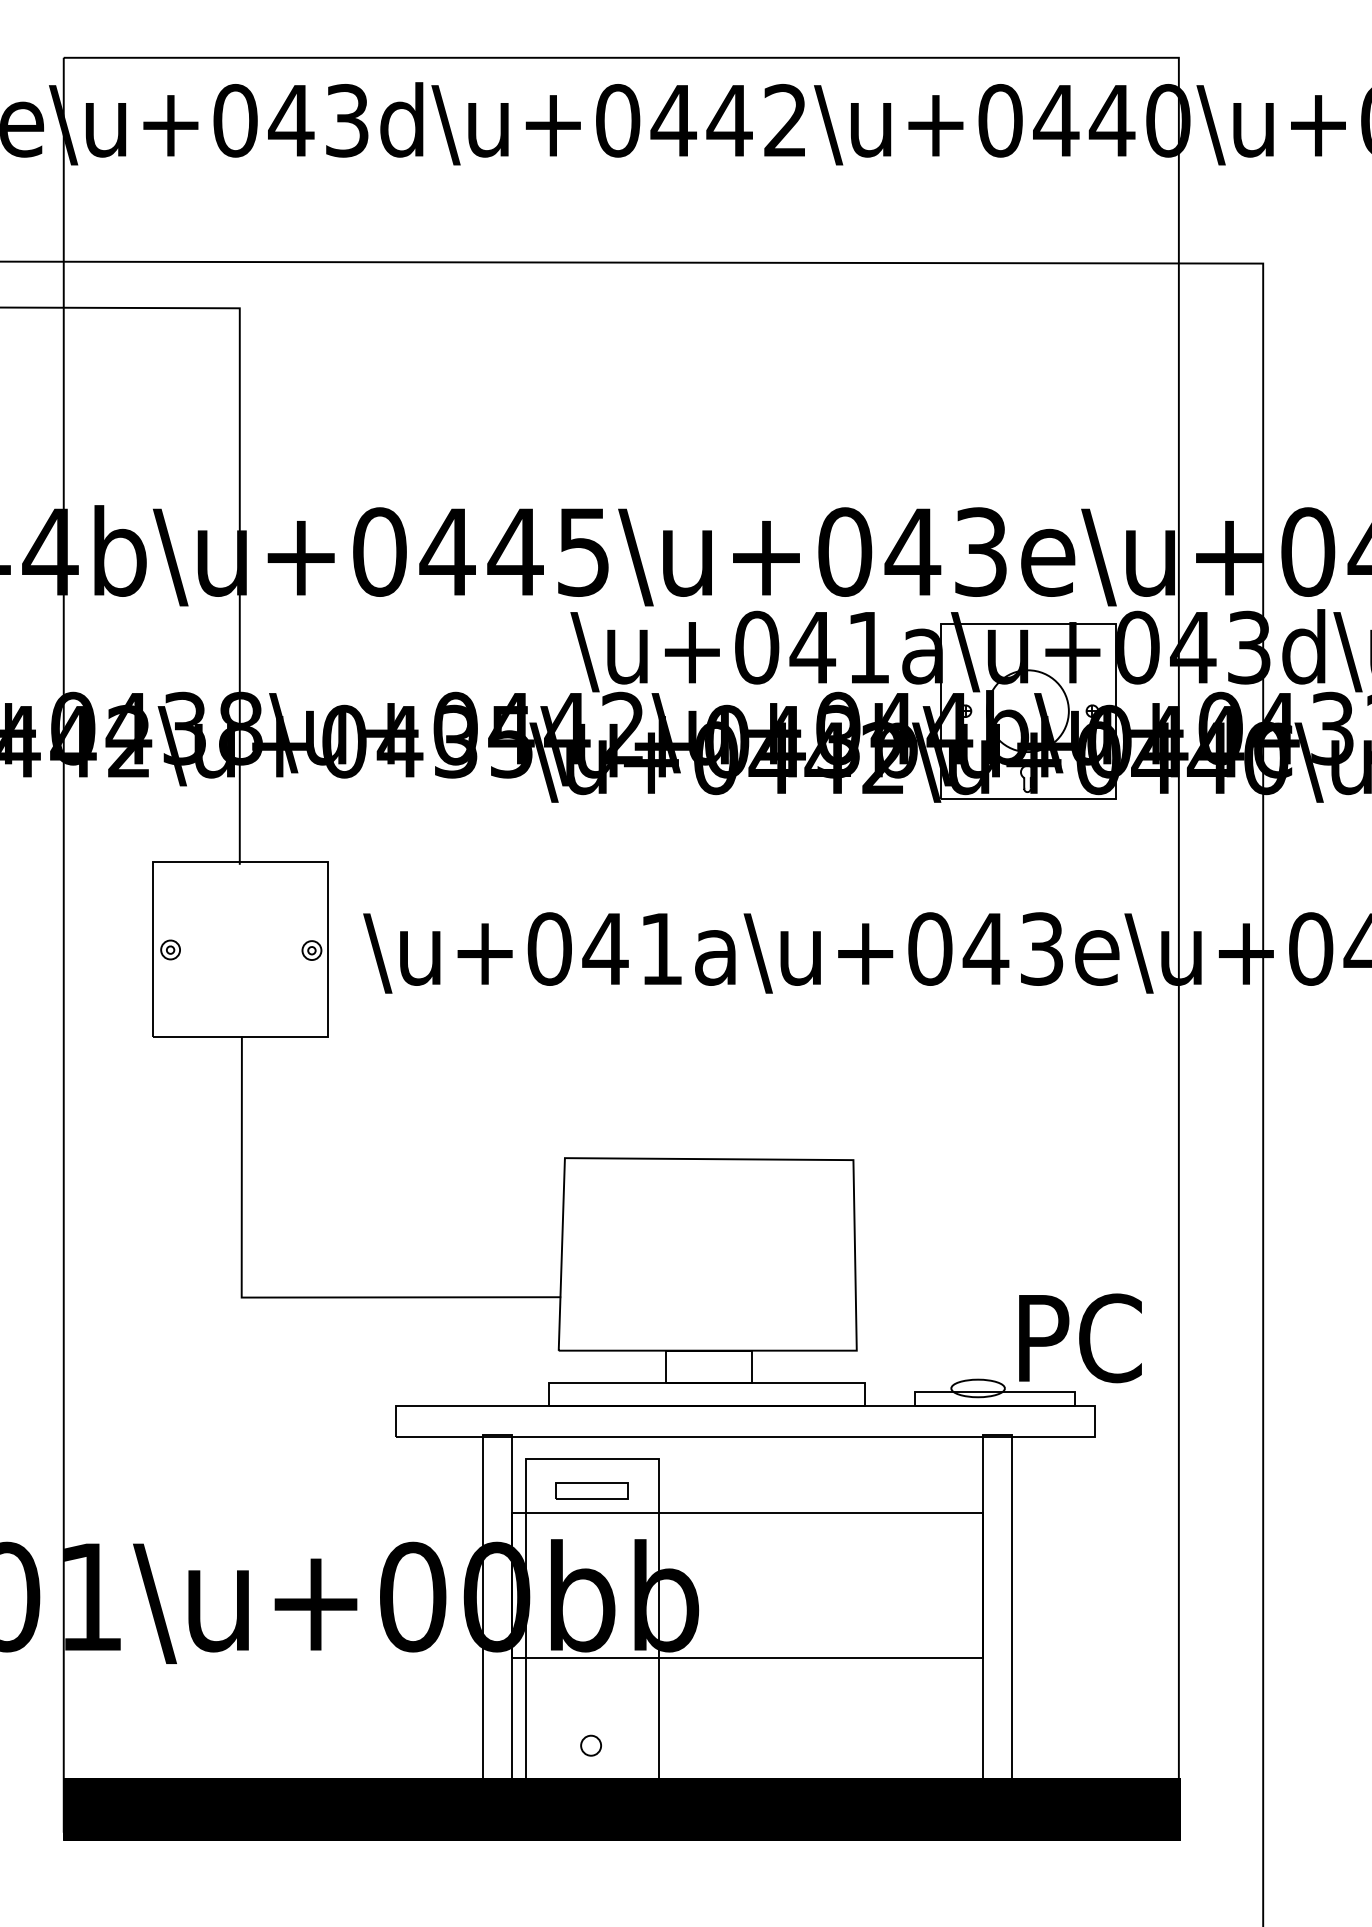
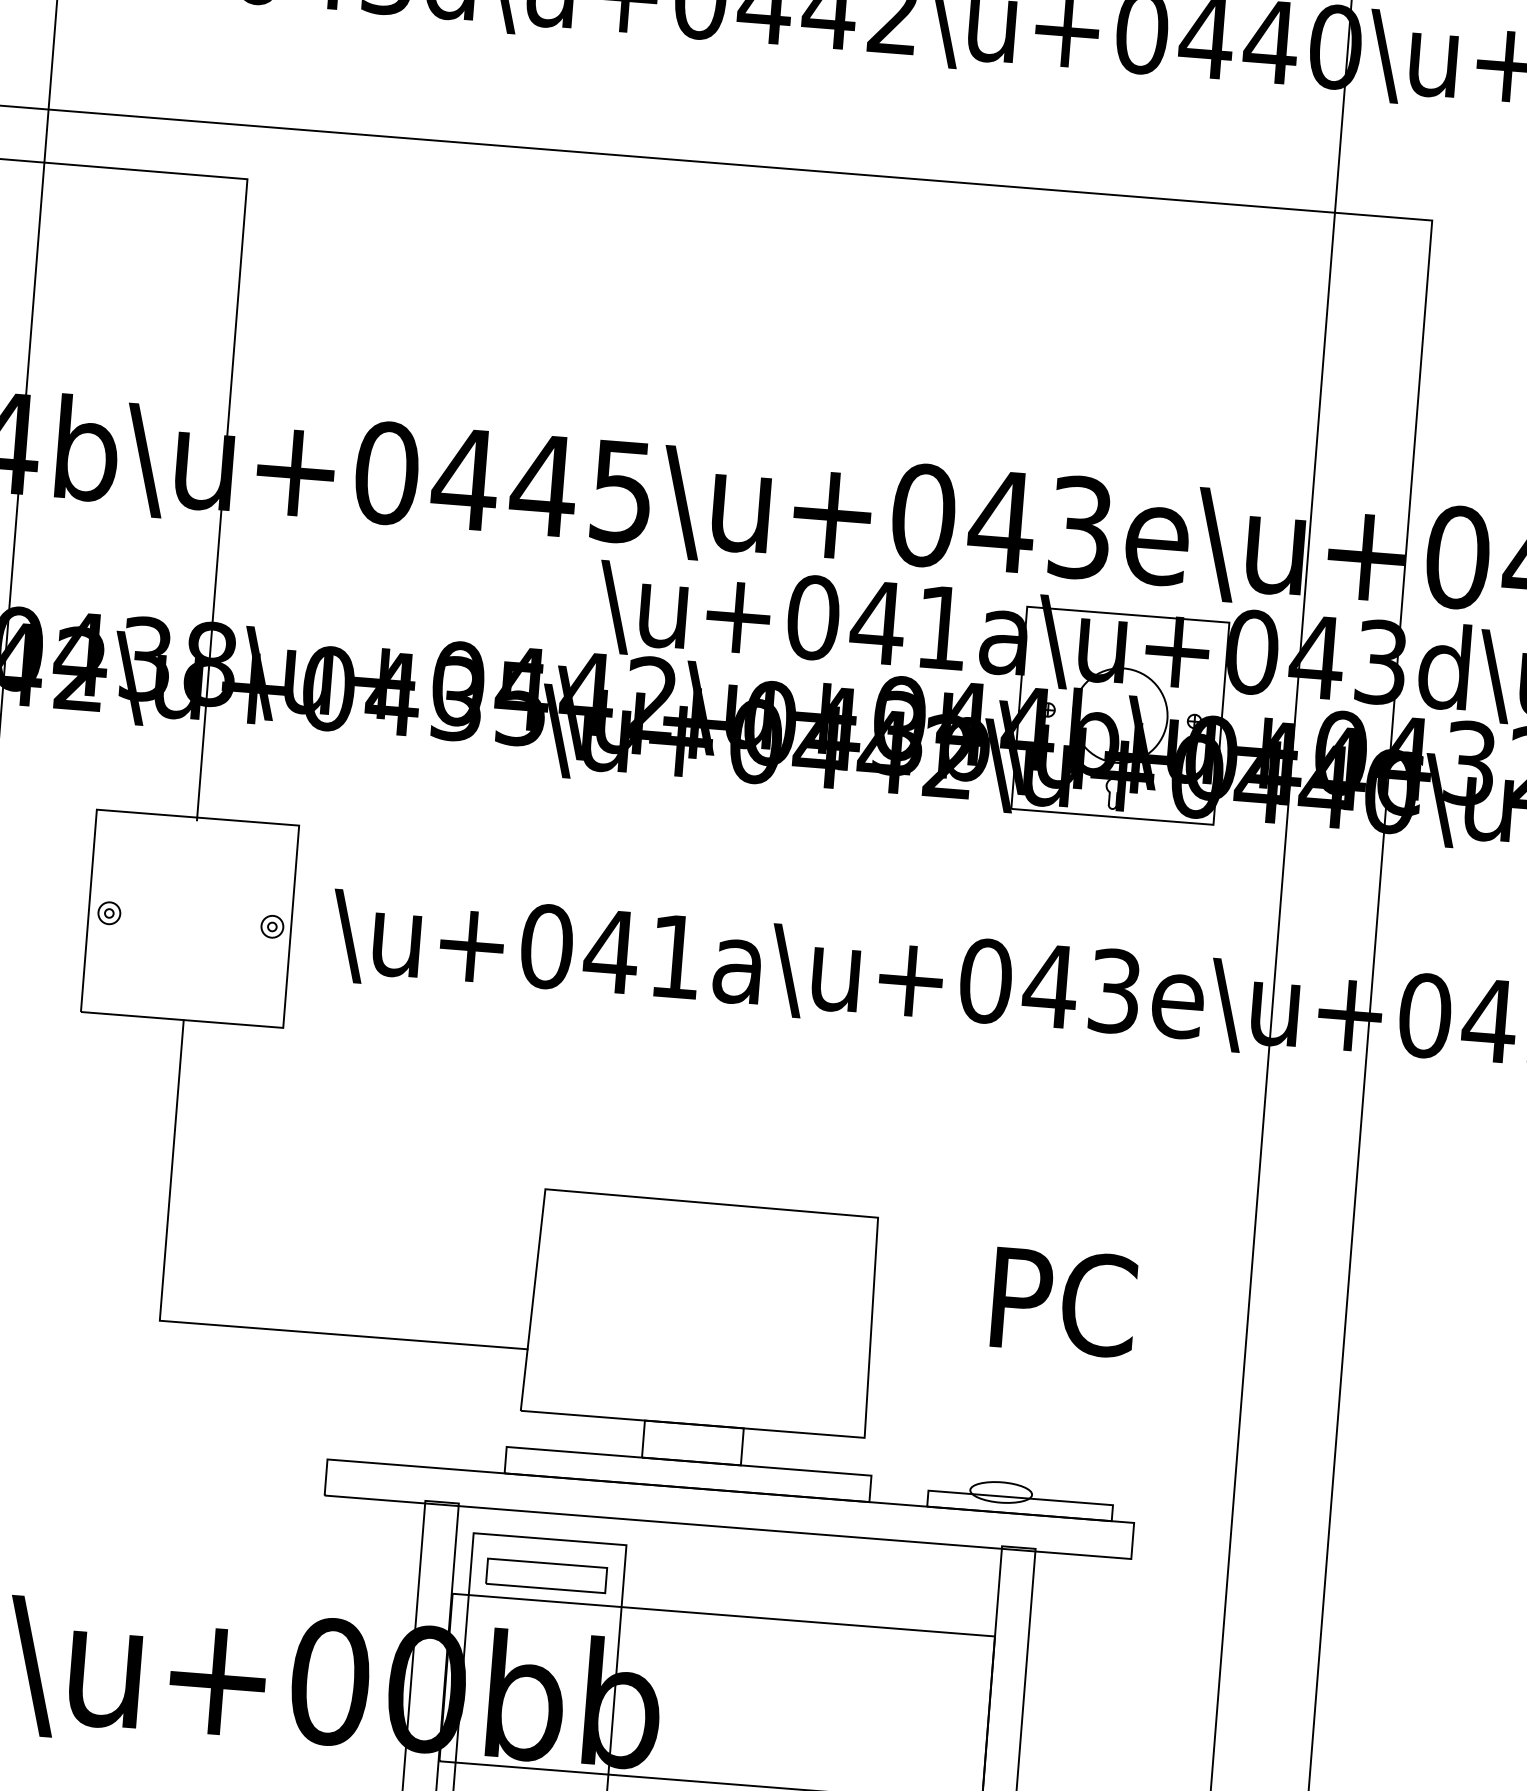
text: (1080, 1338) -> (1064, 1302), moved
part: (592, 1490) -> (547, 1575), size x1.43

